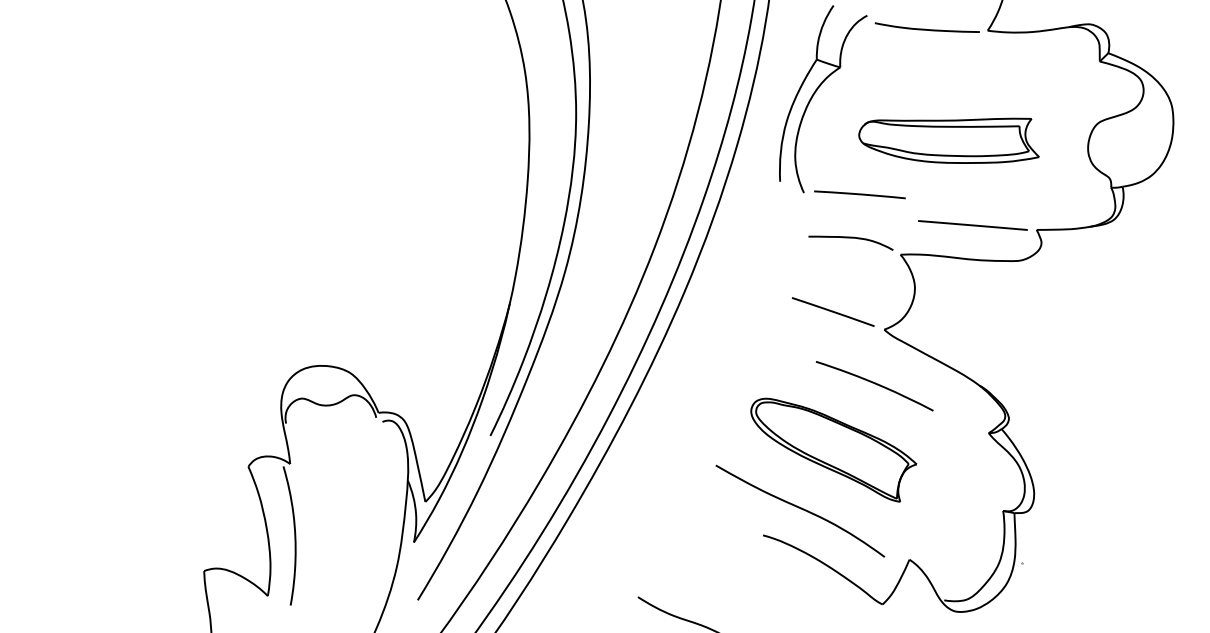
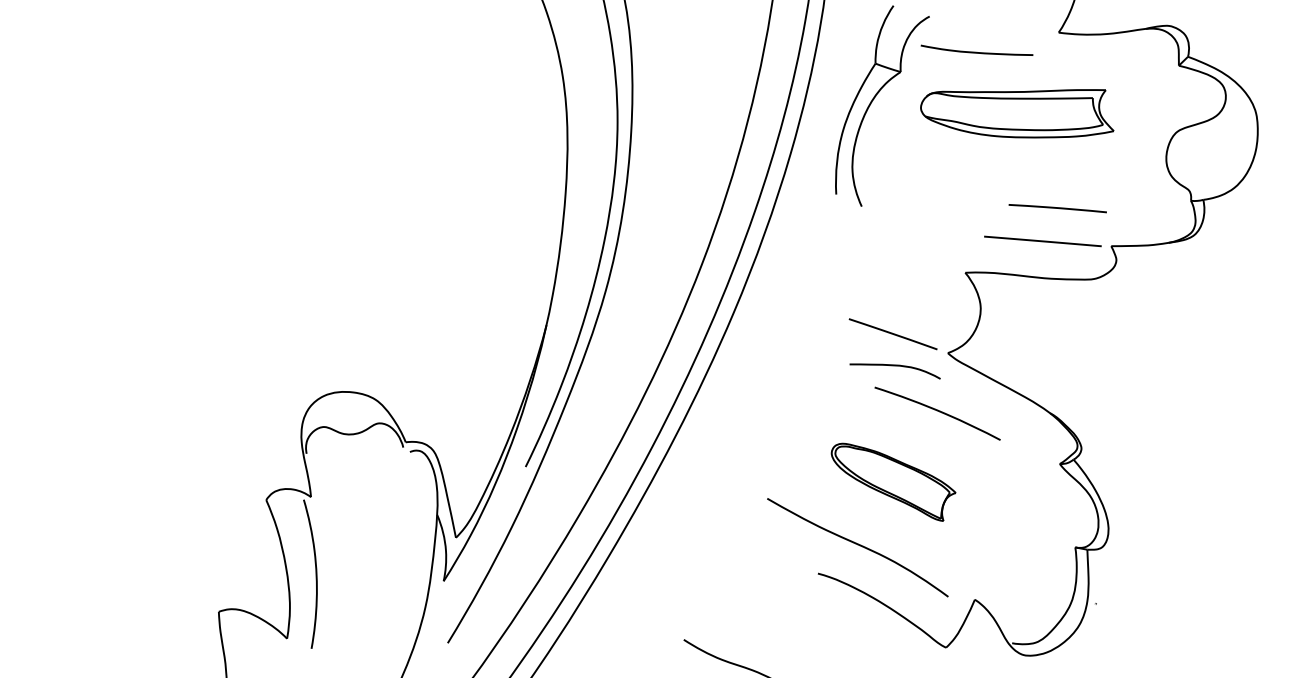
curve: (926, 28) -> (976, 51), moved
part: (949, 140) -> (1017, 113), moved
line: (859, 194) -> (1057, 208), moved
curve: (850, 238) -> (894, 366), moved
part: (833, 450) -> (893, 482), size x0.7

